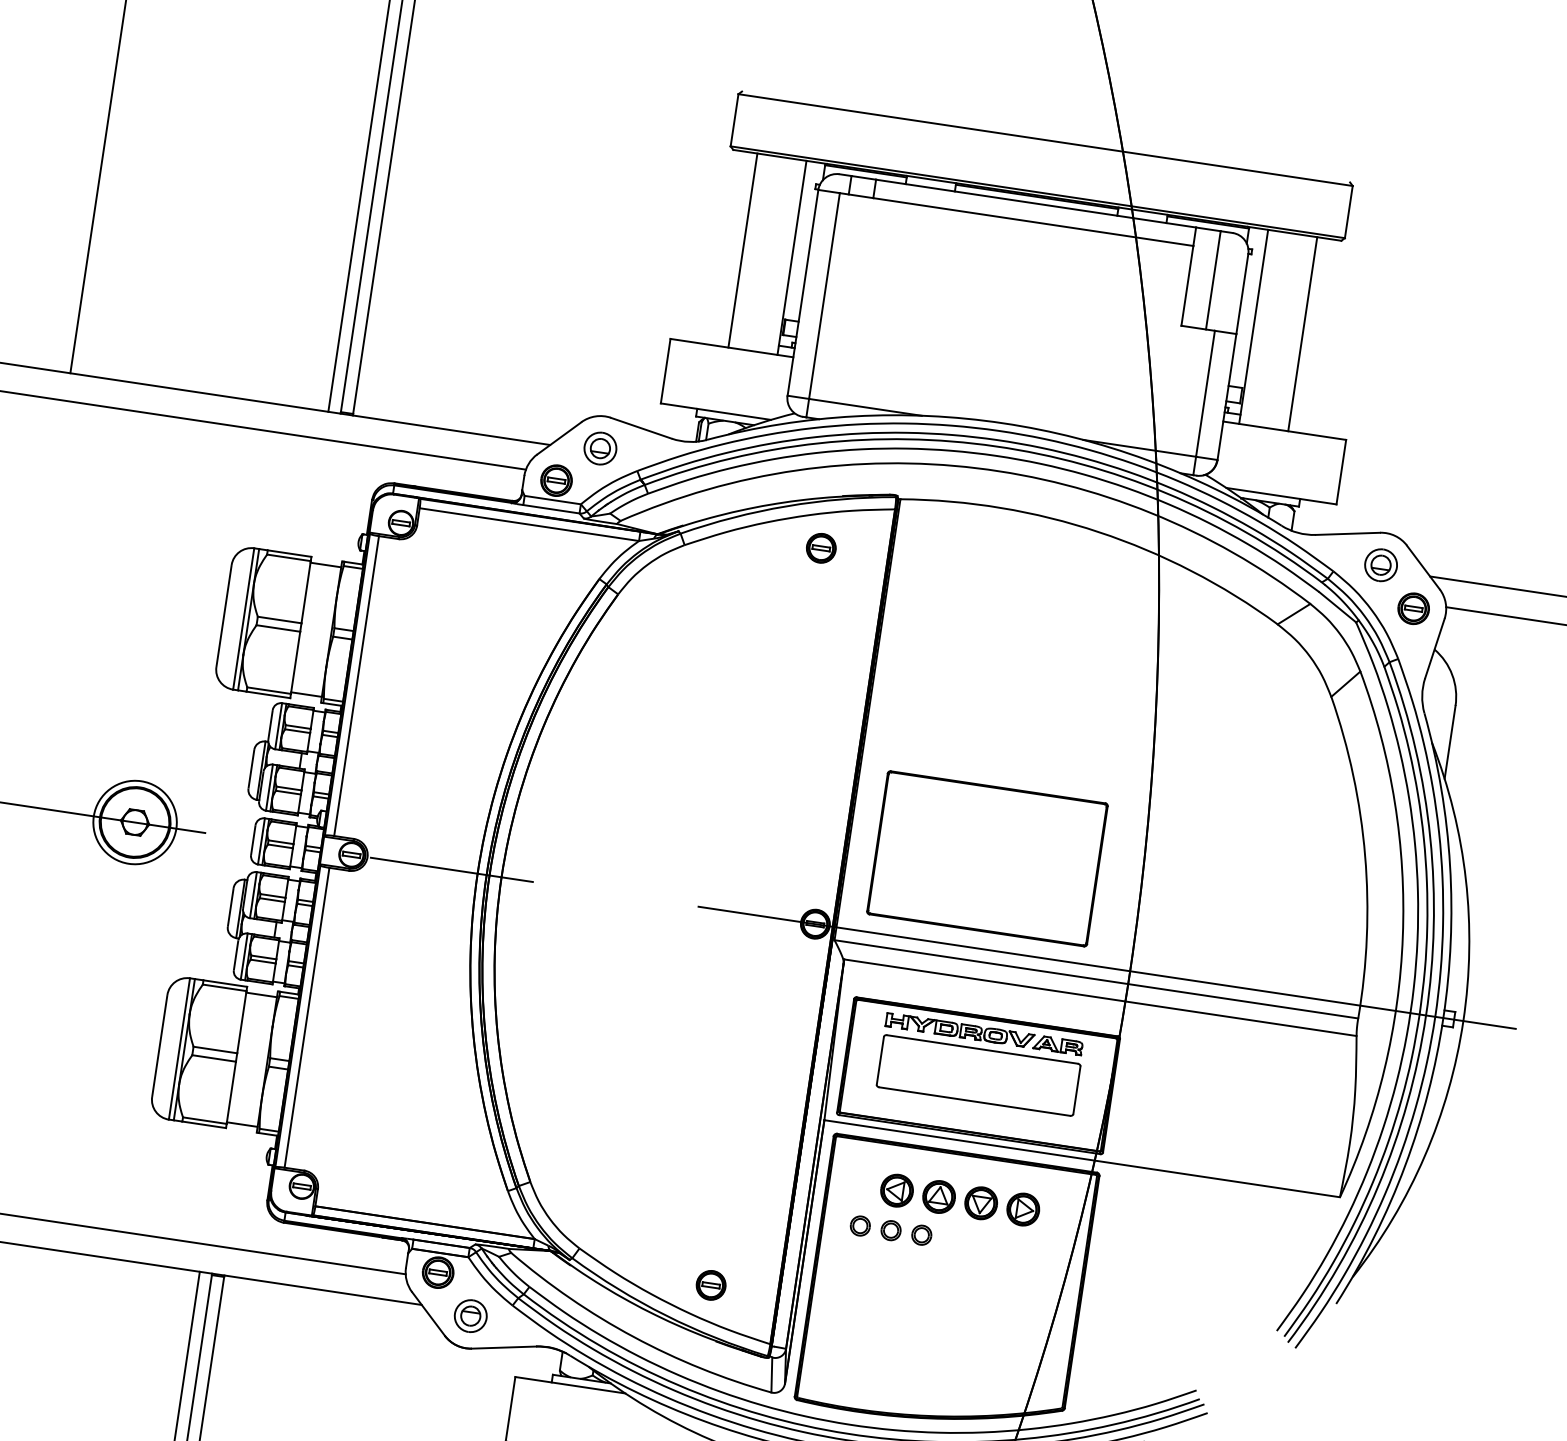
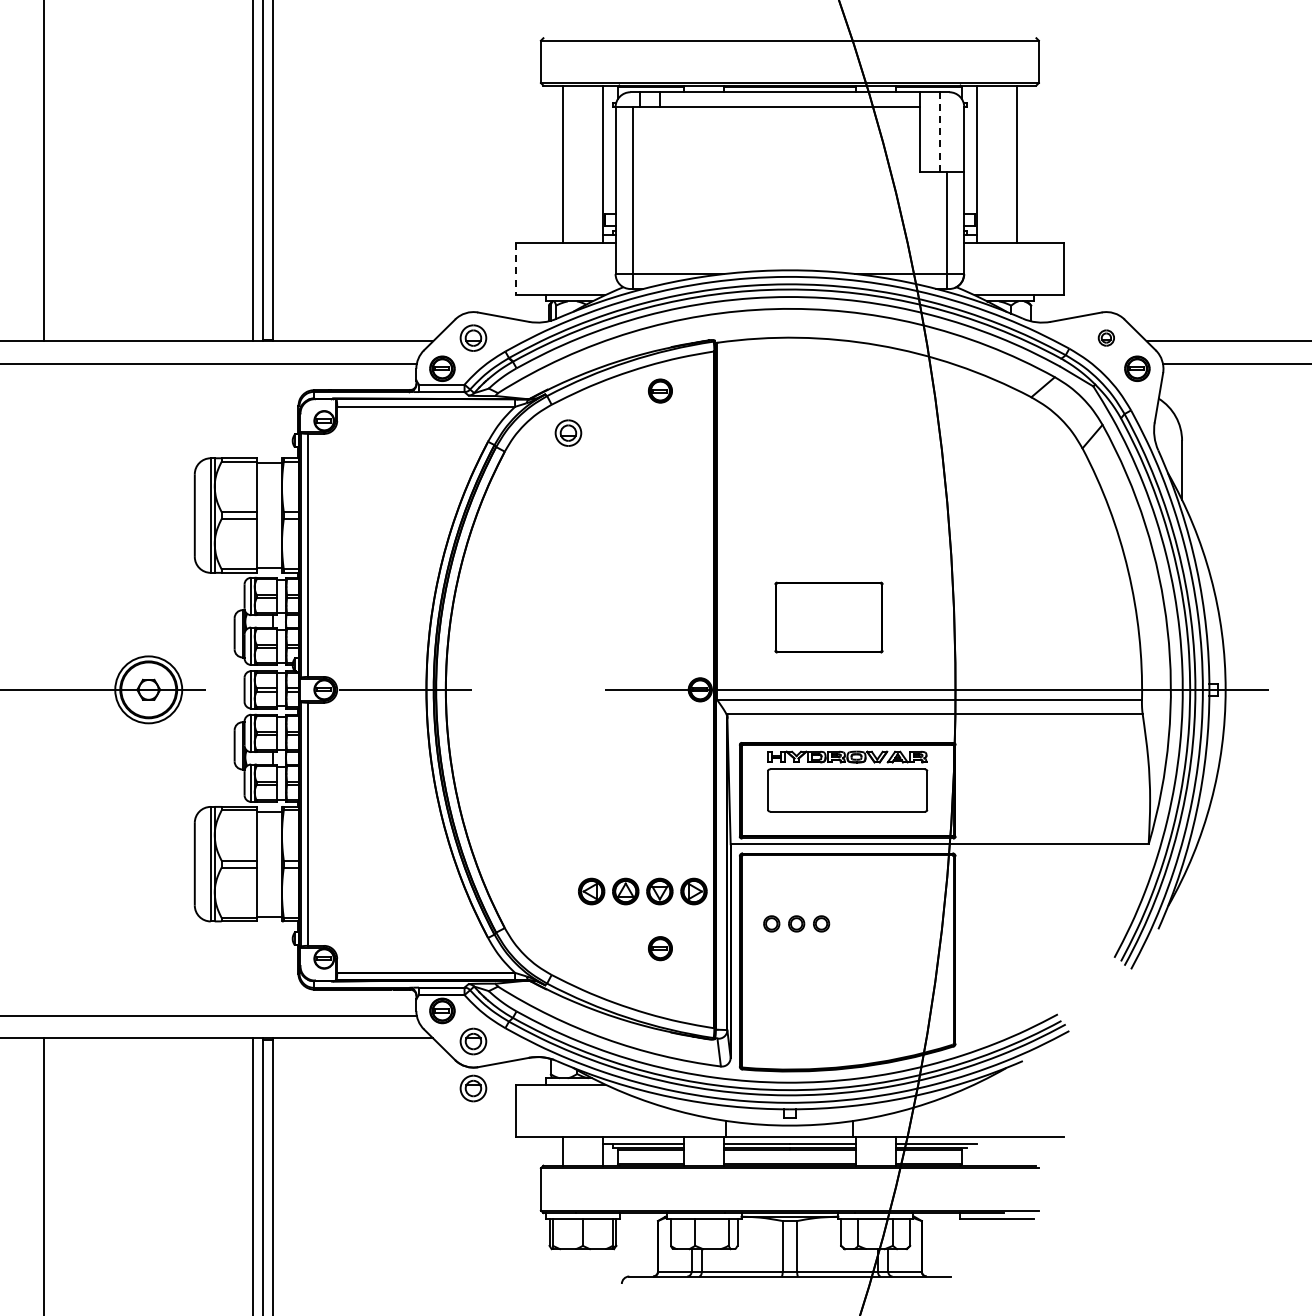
line: (1213, 280) -> (939, 132), solid -> dashed
line: (666, 371) -> (516, 269), solid -> dashed
part: (1381, 564) -> (1106, 337), size x0.6
part: (700, 582) -> (568, 432), added
part: (986, 858) -> (828, 617), size x0.6
part: (959, 1200) -> (642, 891), moved
part: (711, 1285) -> (660, 948), moved
part: (462, 1374) -> (473, 1088), added

